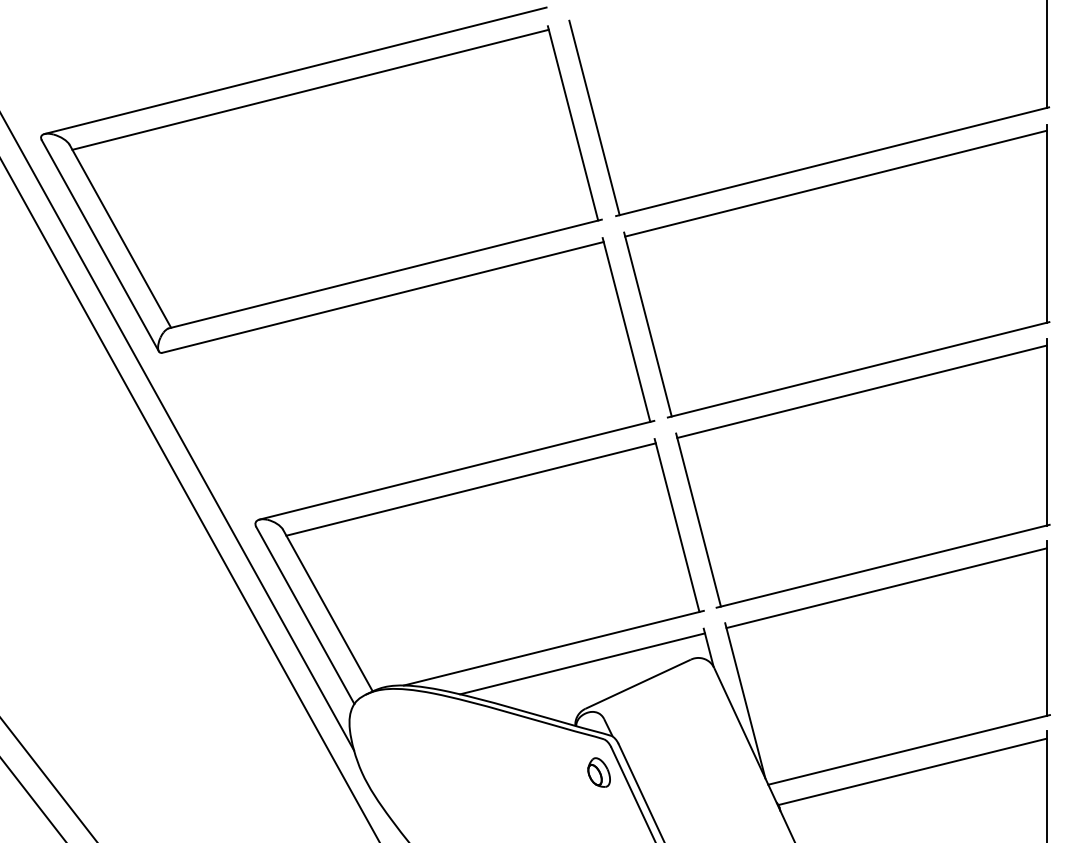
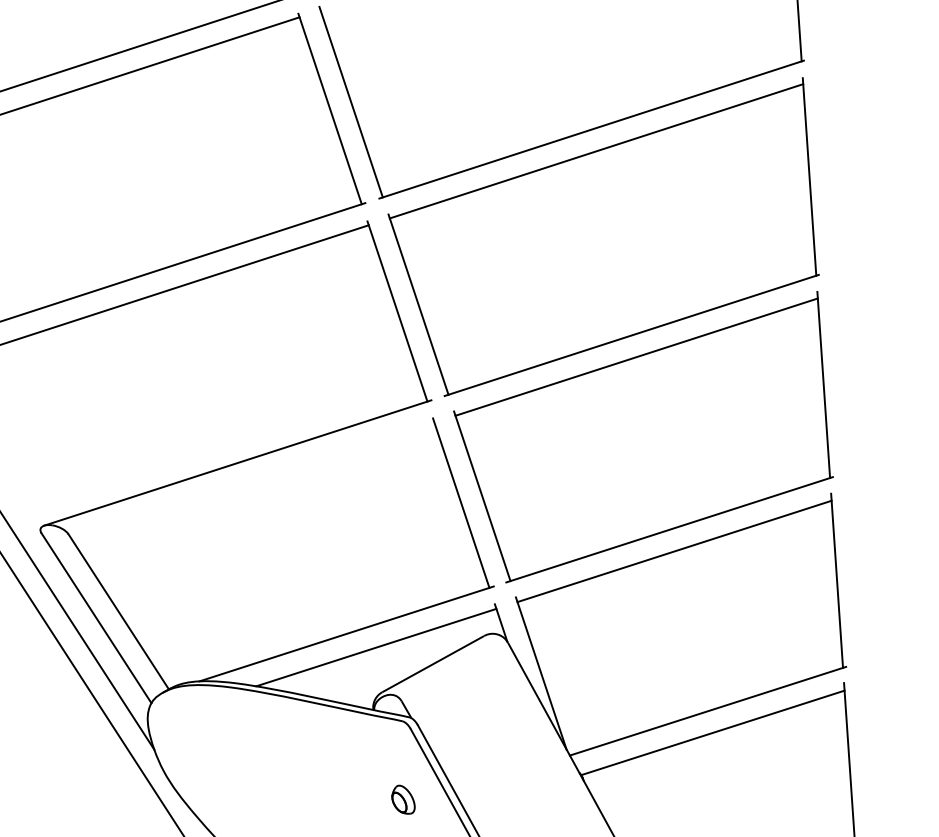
line: (470, 489) -> (252, 481), removed
part: (598, 772) -> (402, 799), moved

